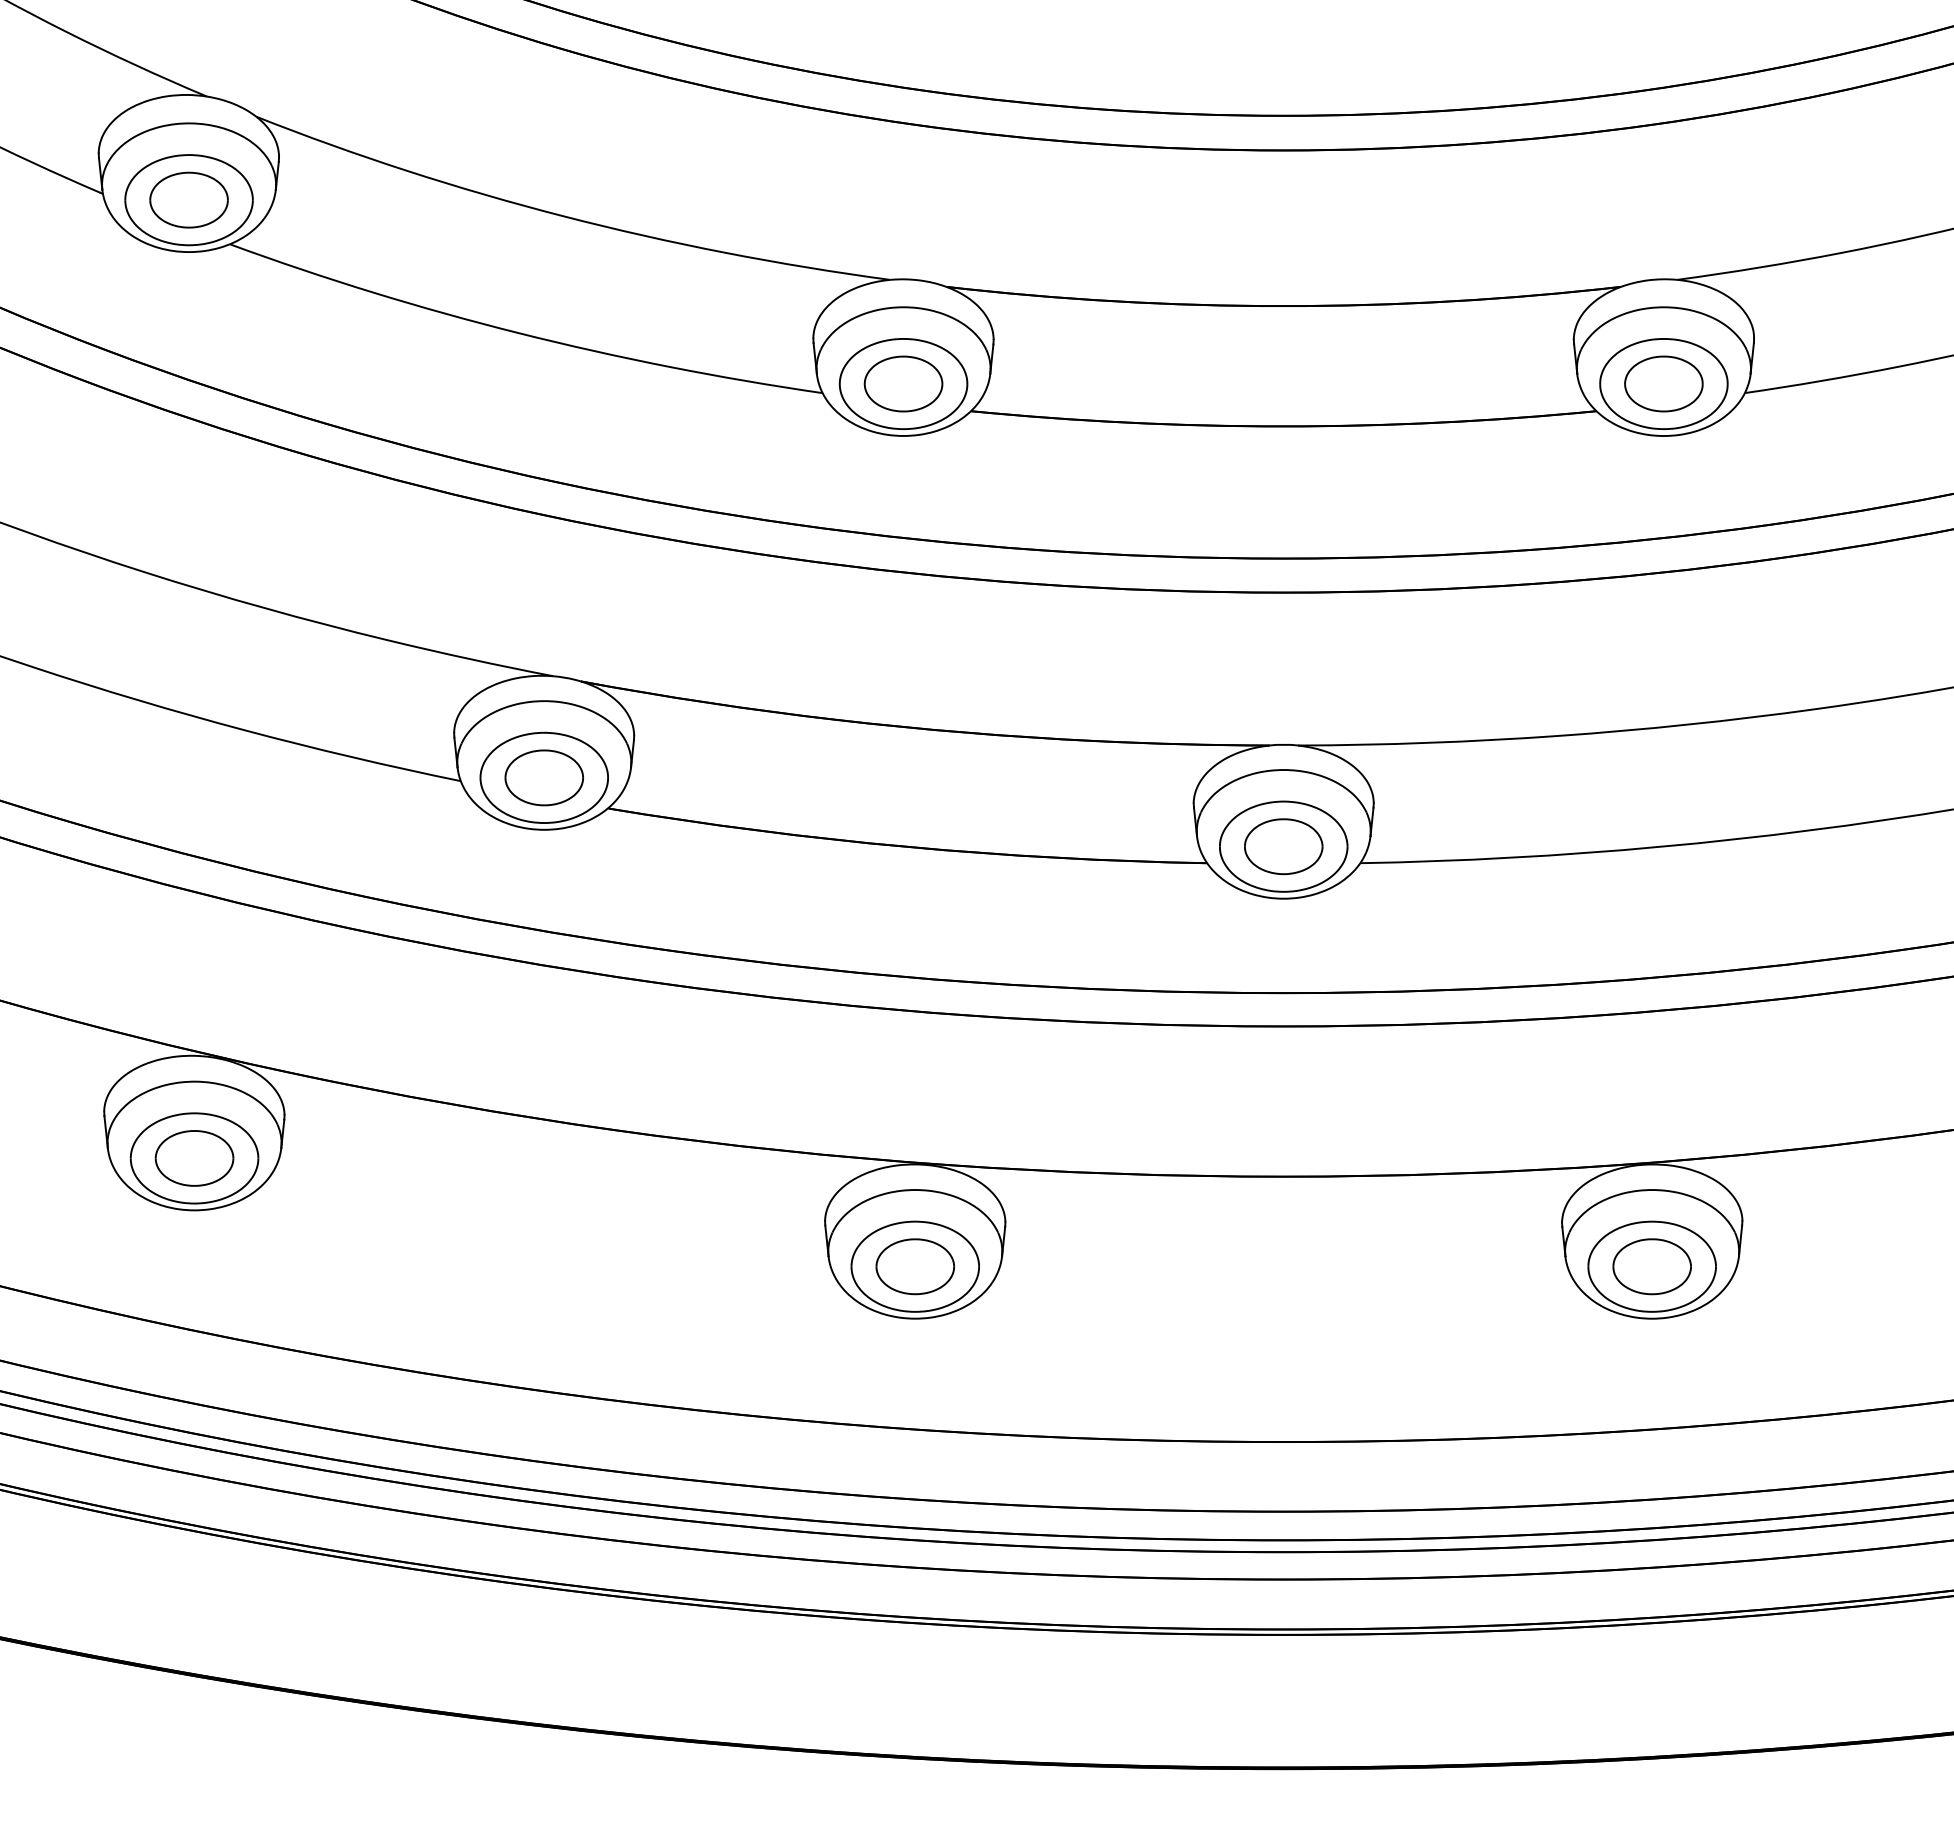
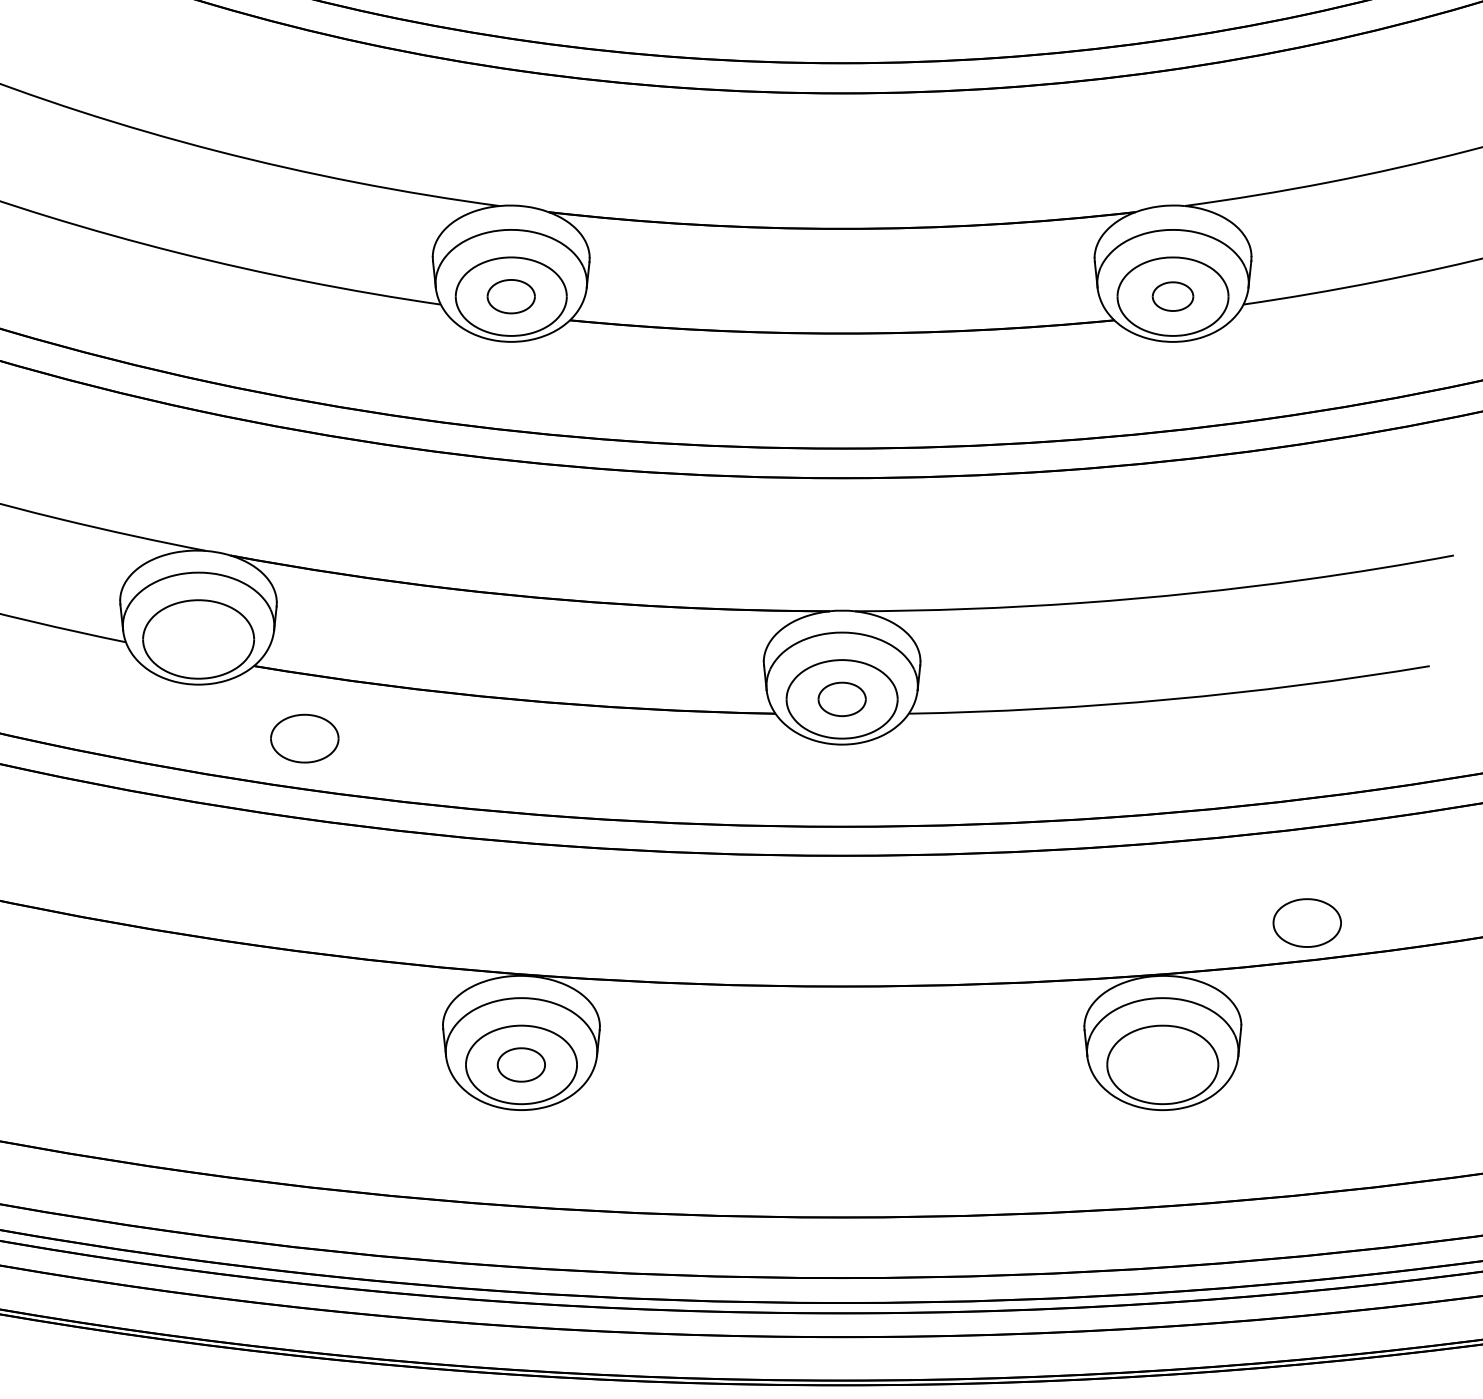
part: (903, 383) -> (511, 296), size x0.7
part: (1663, 383) -> (1172, 296), size x0.6
part: (543, 777) -> (304, 738), moved
part: (1283, 846) -> (841, 699), size x0.7
part: (914, 1266) -> (520, 1064), size x0.7
part: (1651, 1266) -> (1306, 922), moved

